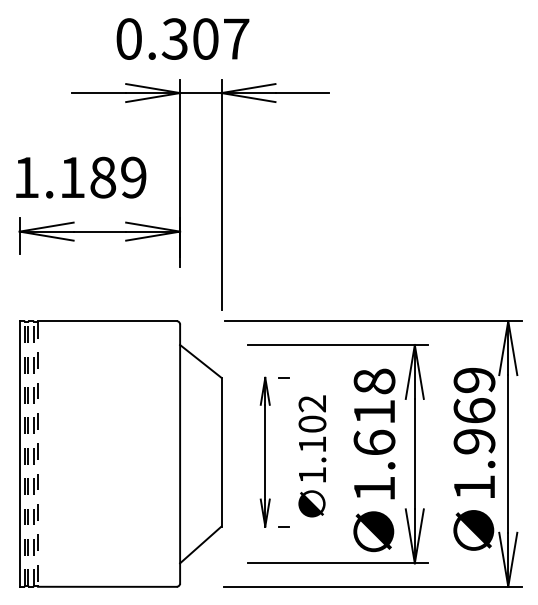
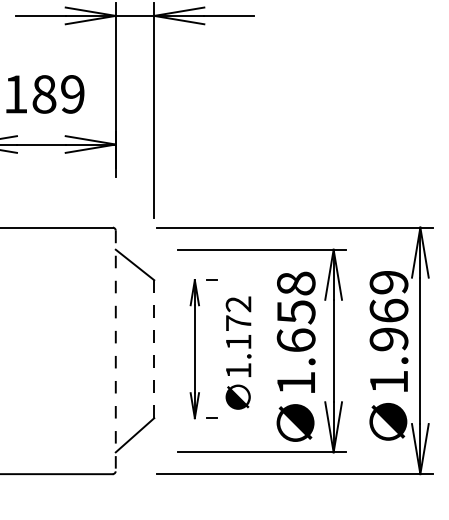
text: (374, 412) -> (296, 312), 1.618 -> 1.658
text: (312, 423) -> (238, 322), 1.102 -> 1.172
line: (221, 452) -> (154, 349), solid -> dashed
line: (180, 454) -> (116, 351), solid -> dashed

